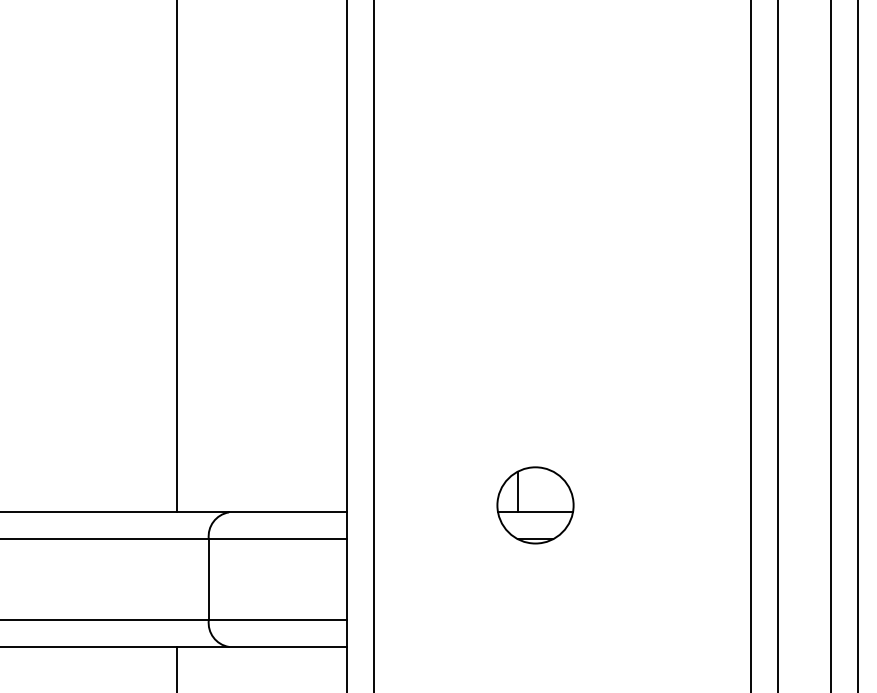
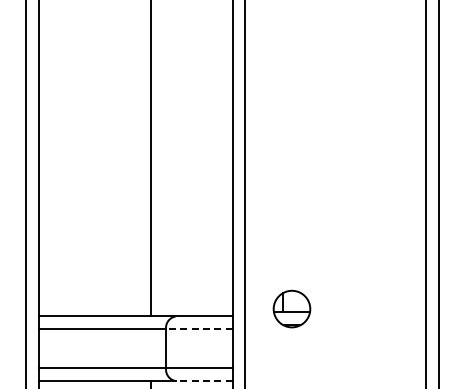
part: (534, 504) -> (291, 308), moved
line: (276, 539) -> (198, 329), solid -> dashed
line: (286, 647) -> (203, 381), solid -> dashed

